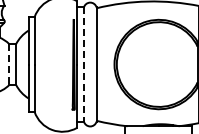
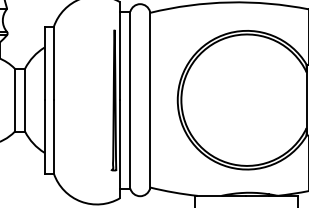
line: (9, 65) -> (14, 101), dashed -> solid
line: (83, 65) -> (129, 101), dashed -> solid

